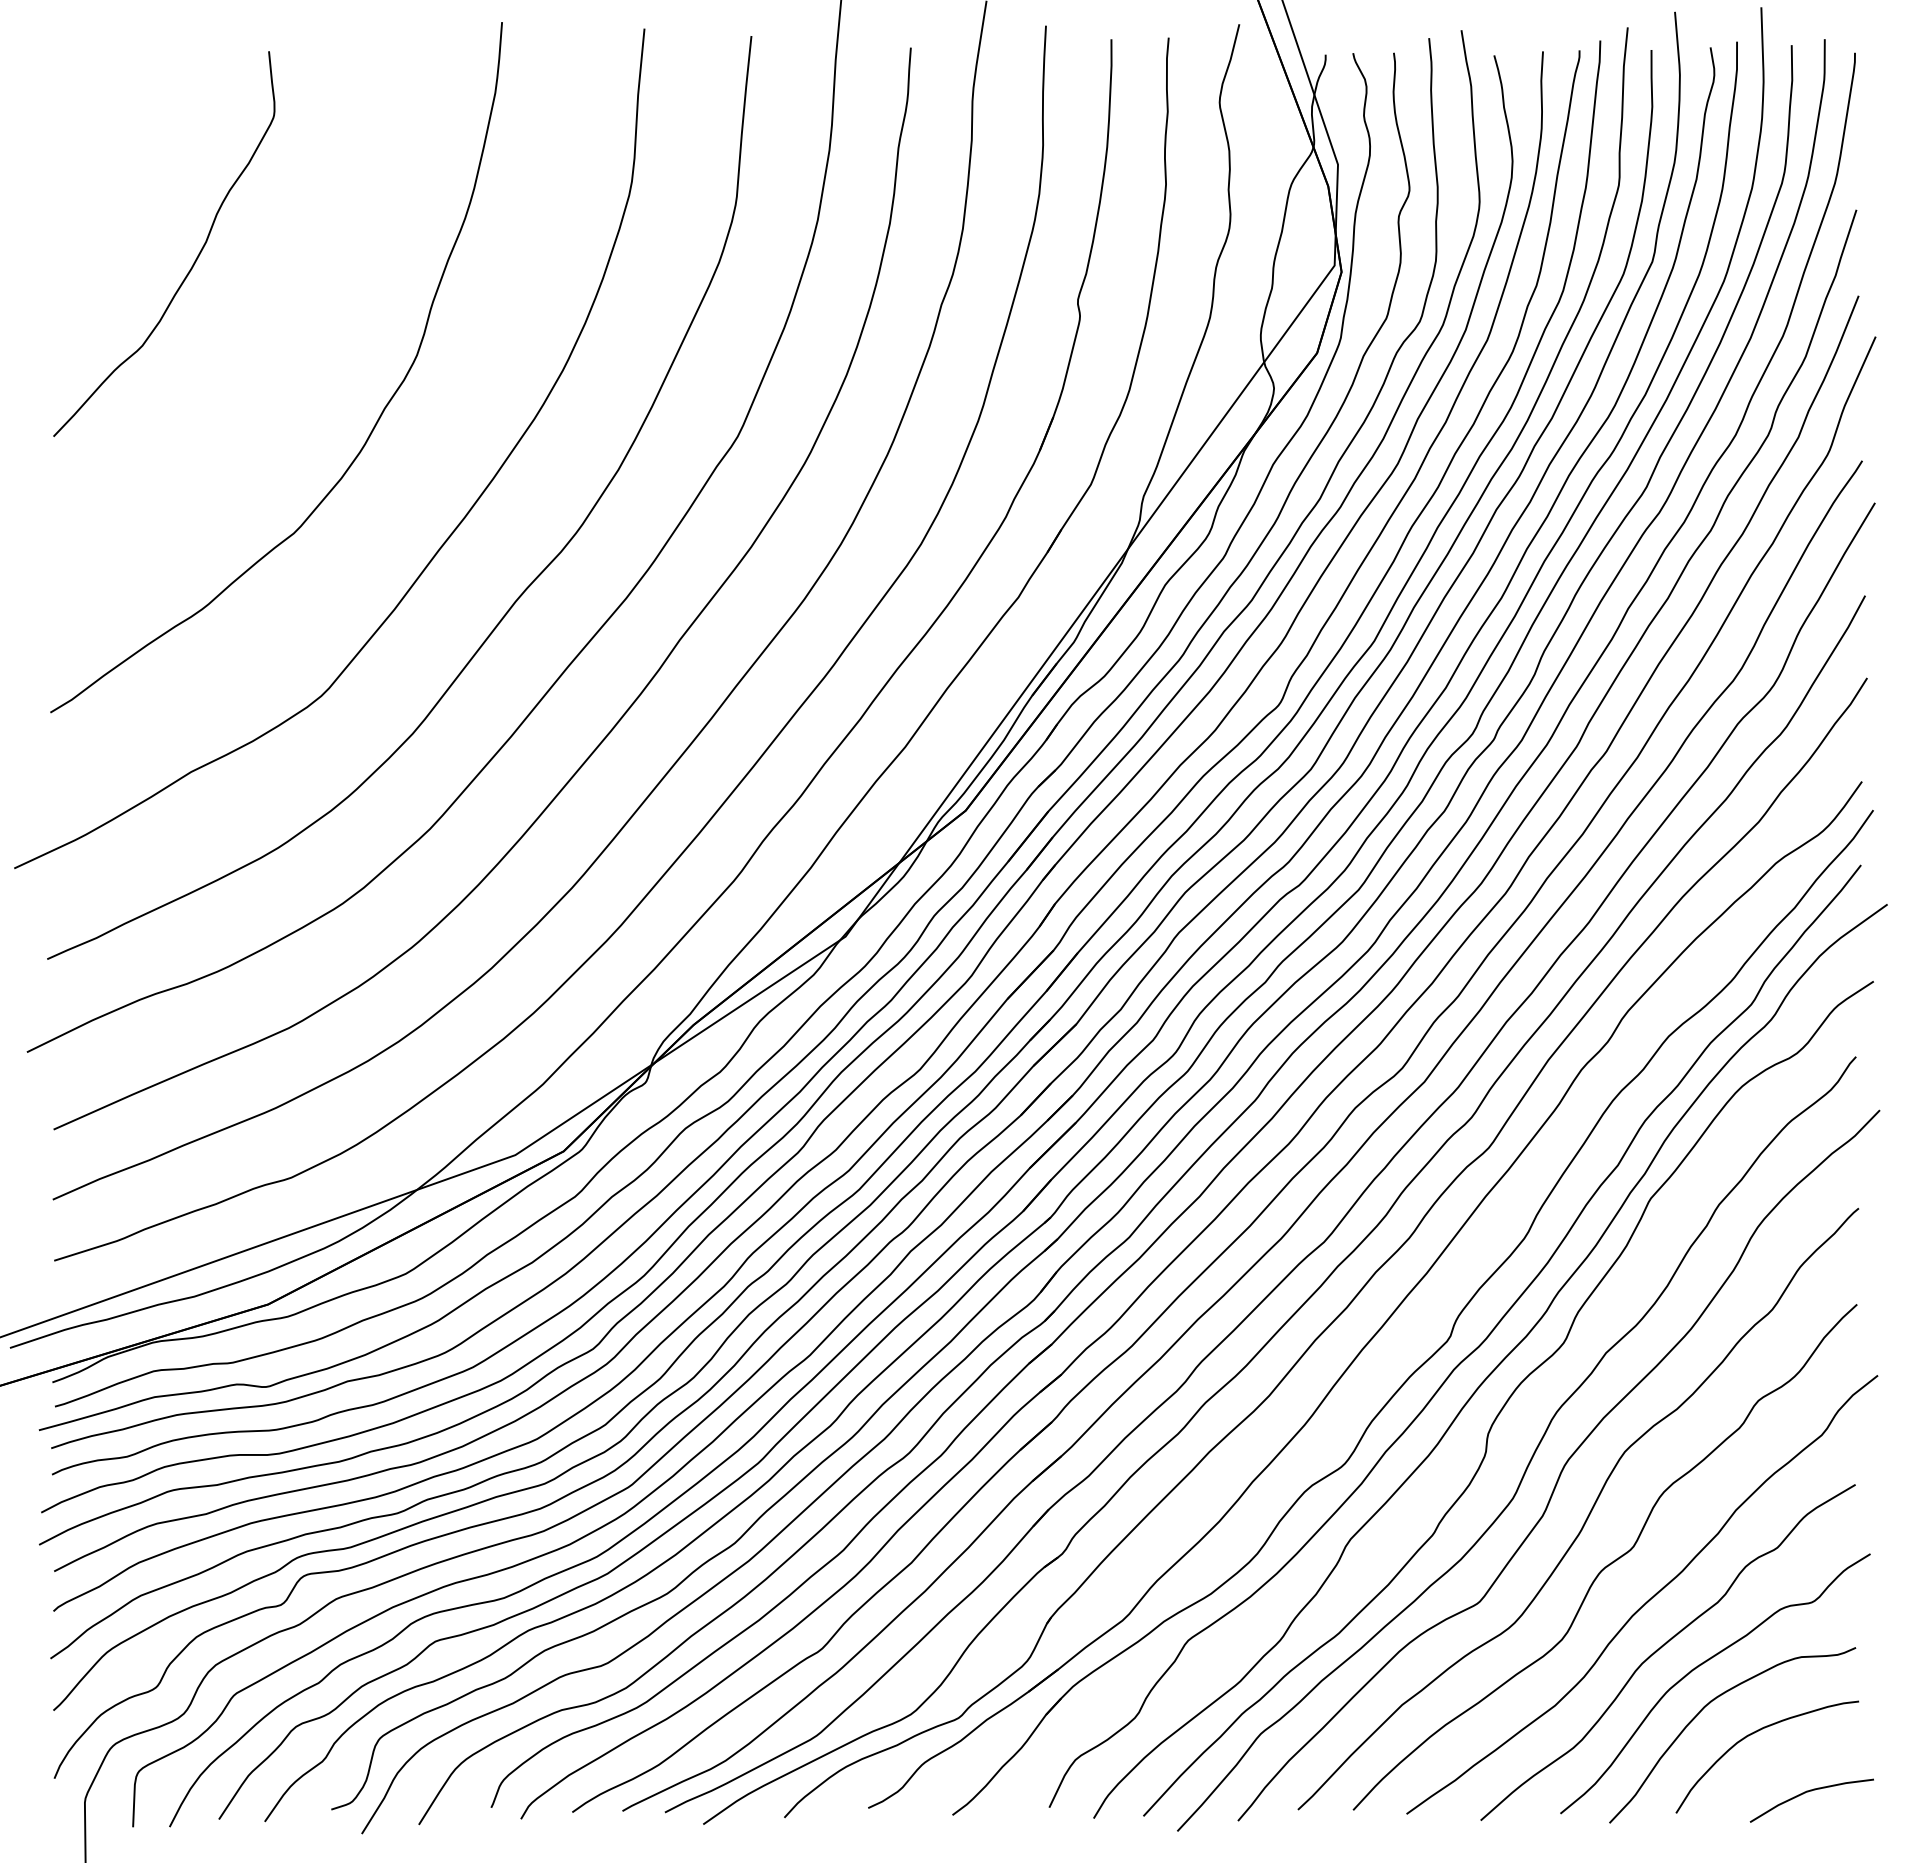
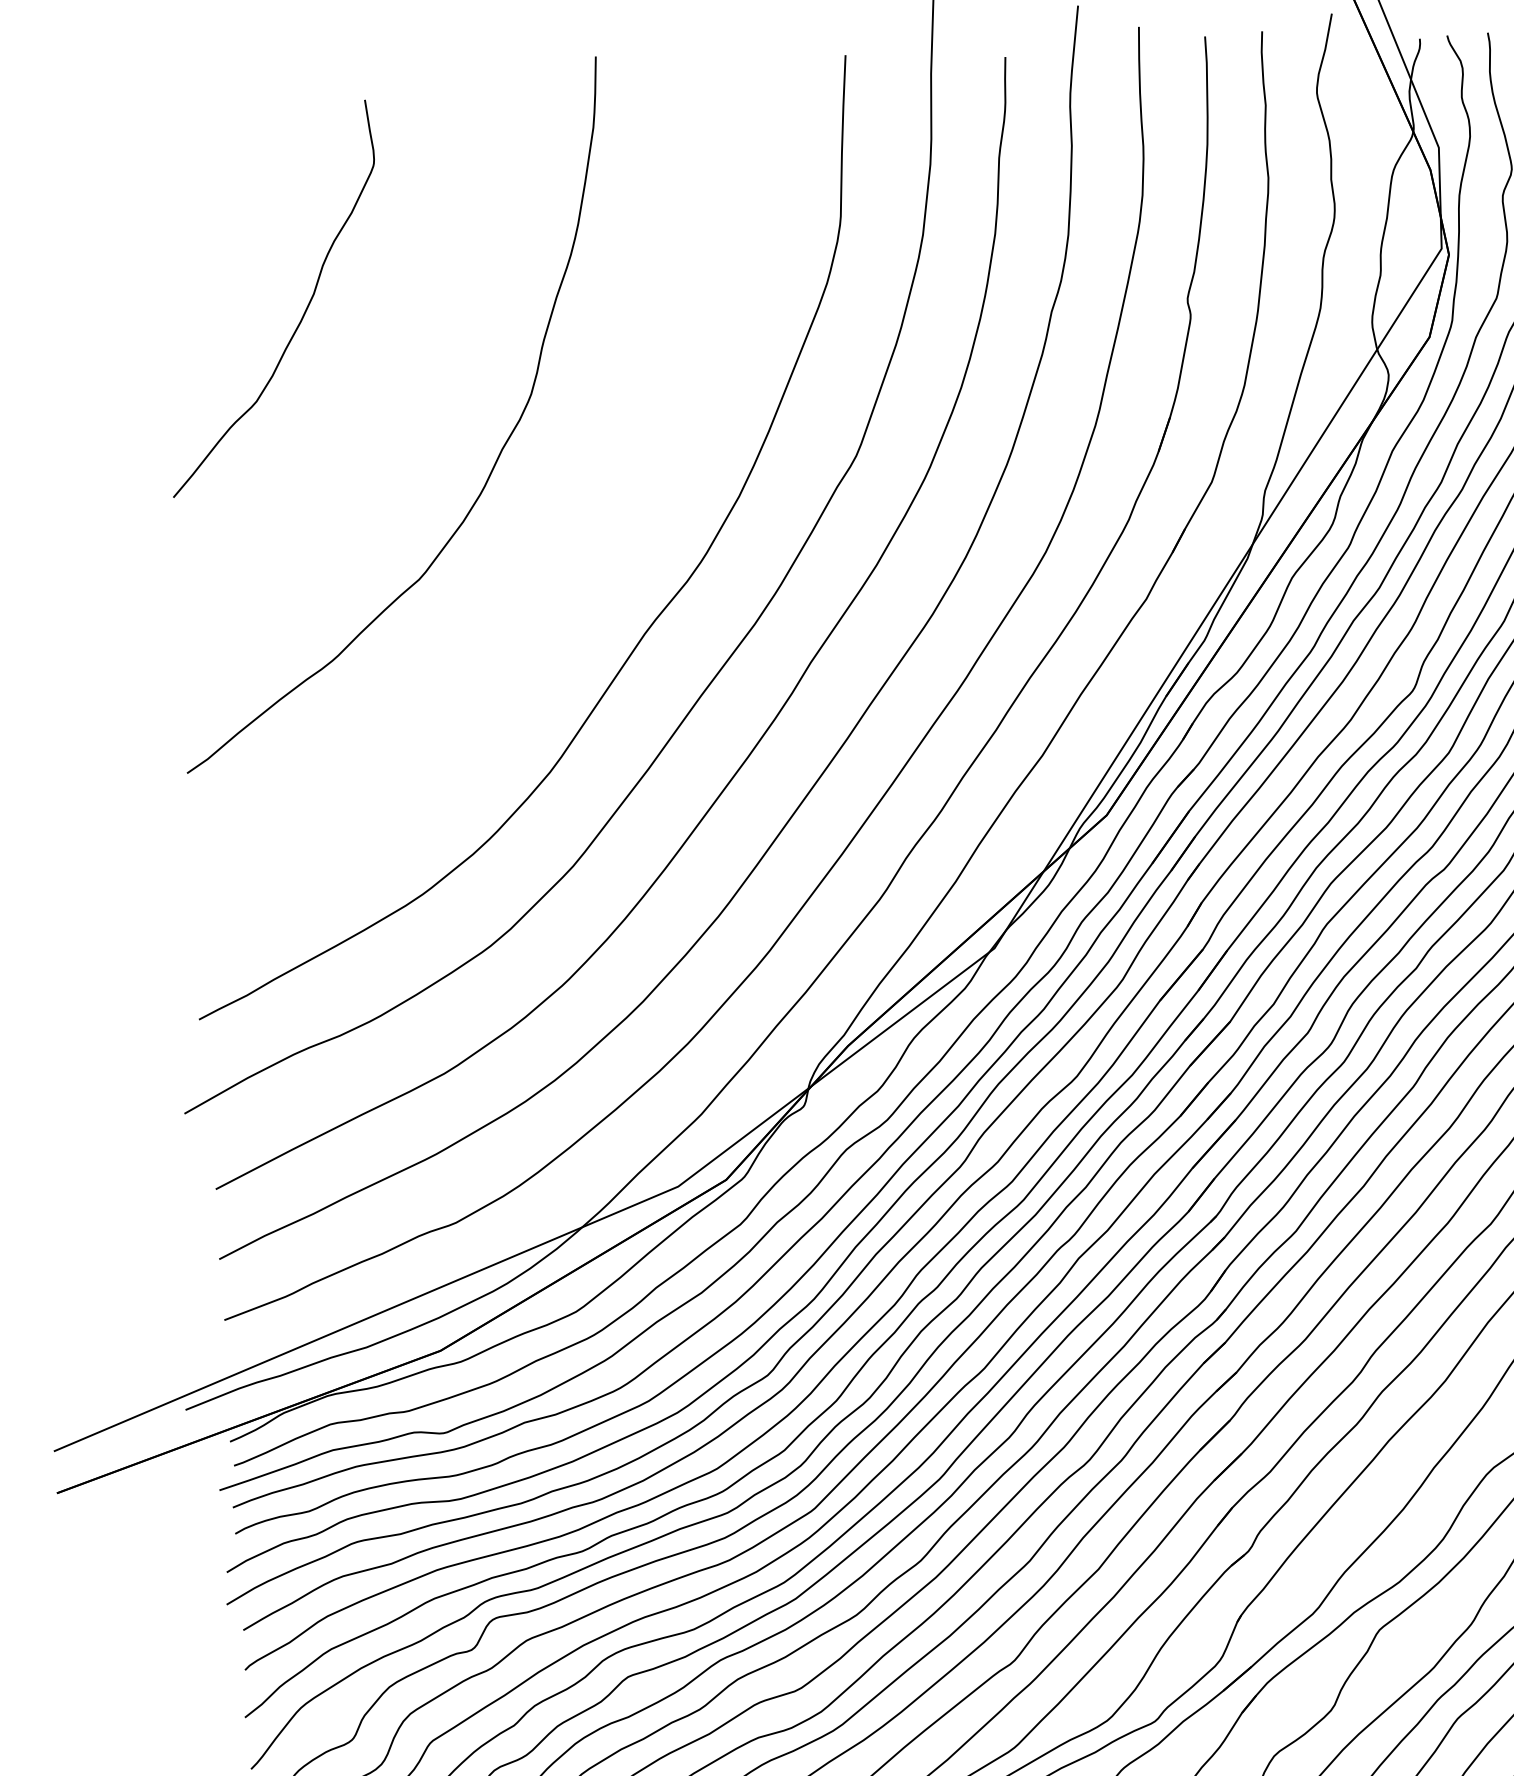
curve: (443, 542) -> (569, 579), removed

